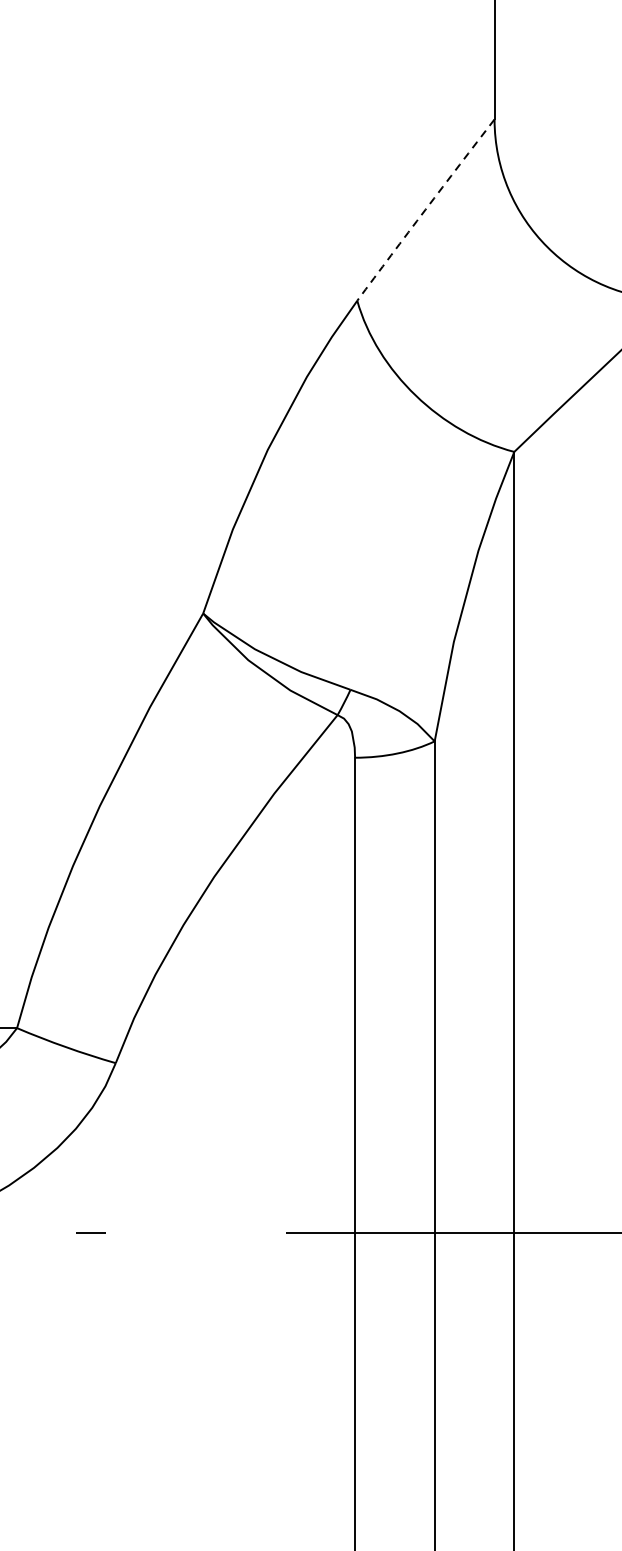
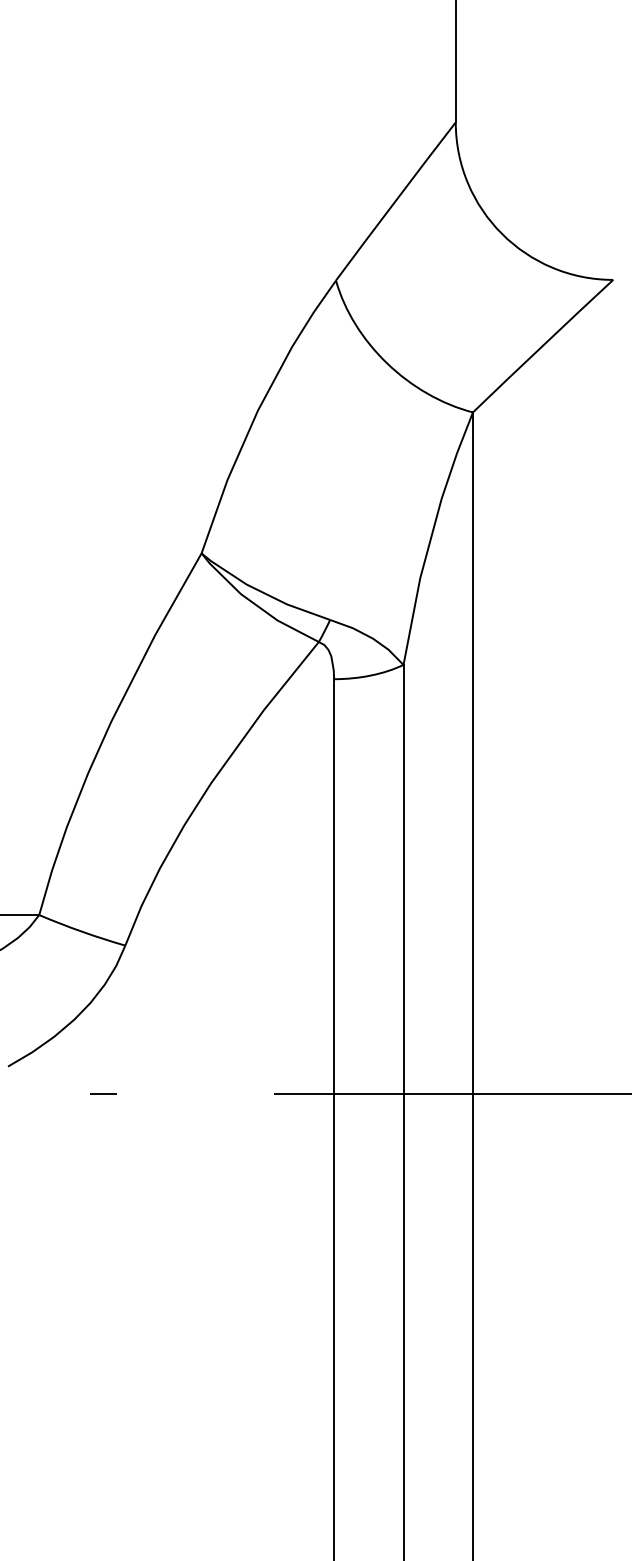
arc: (425, 210) -> (395, 201), dashed -> solid

